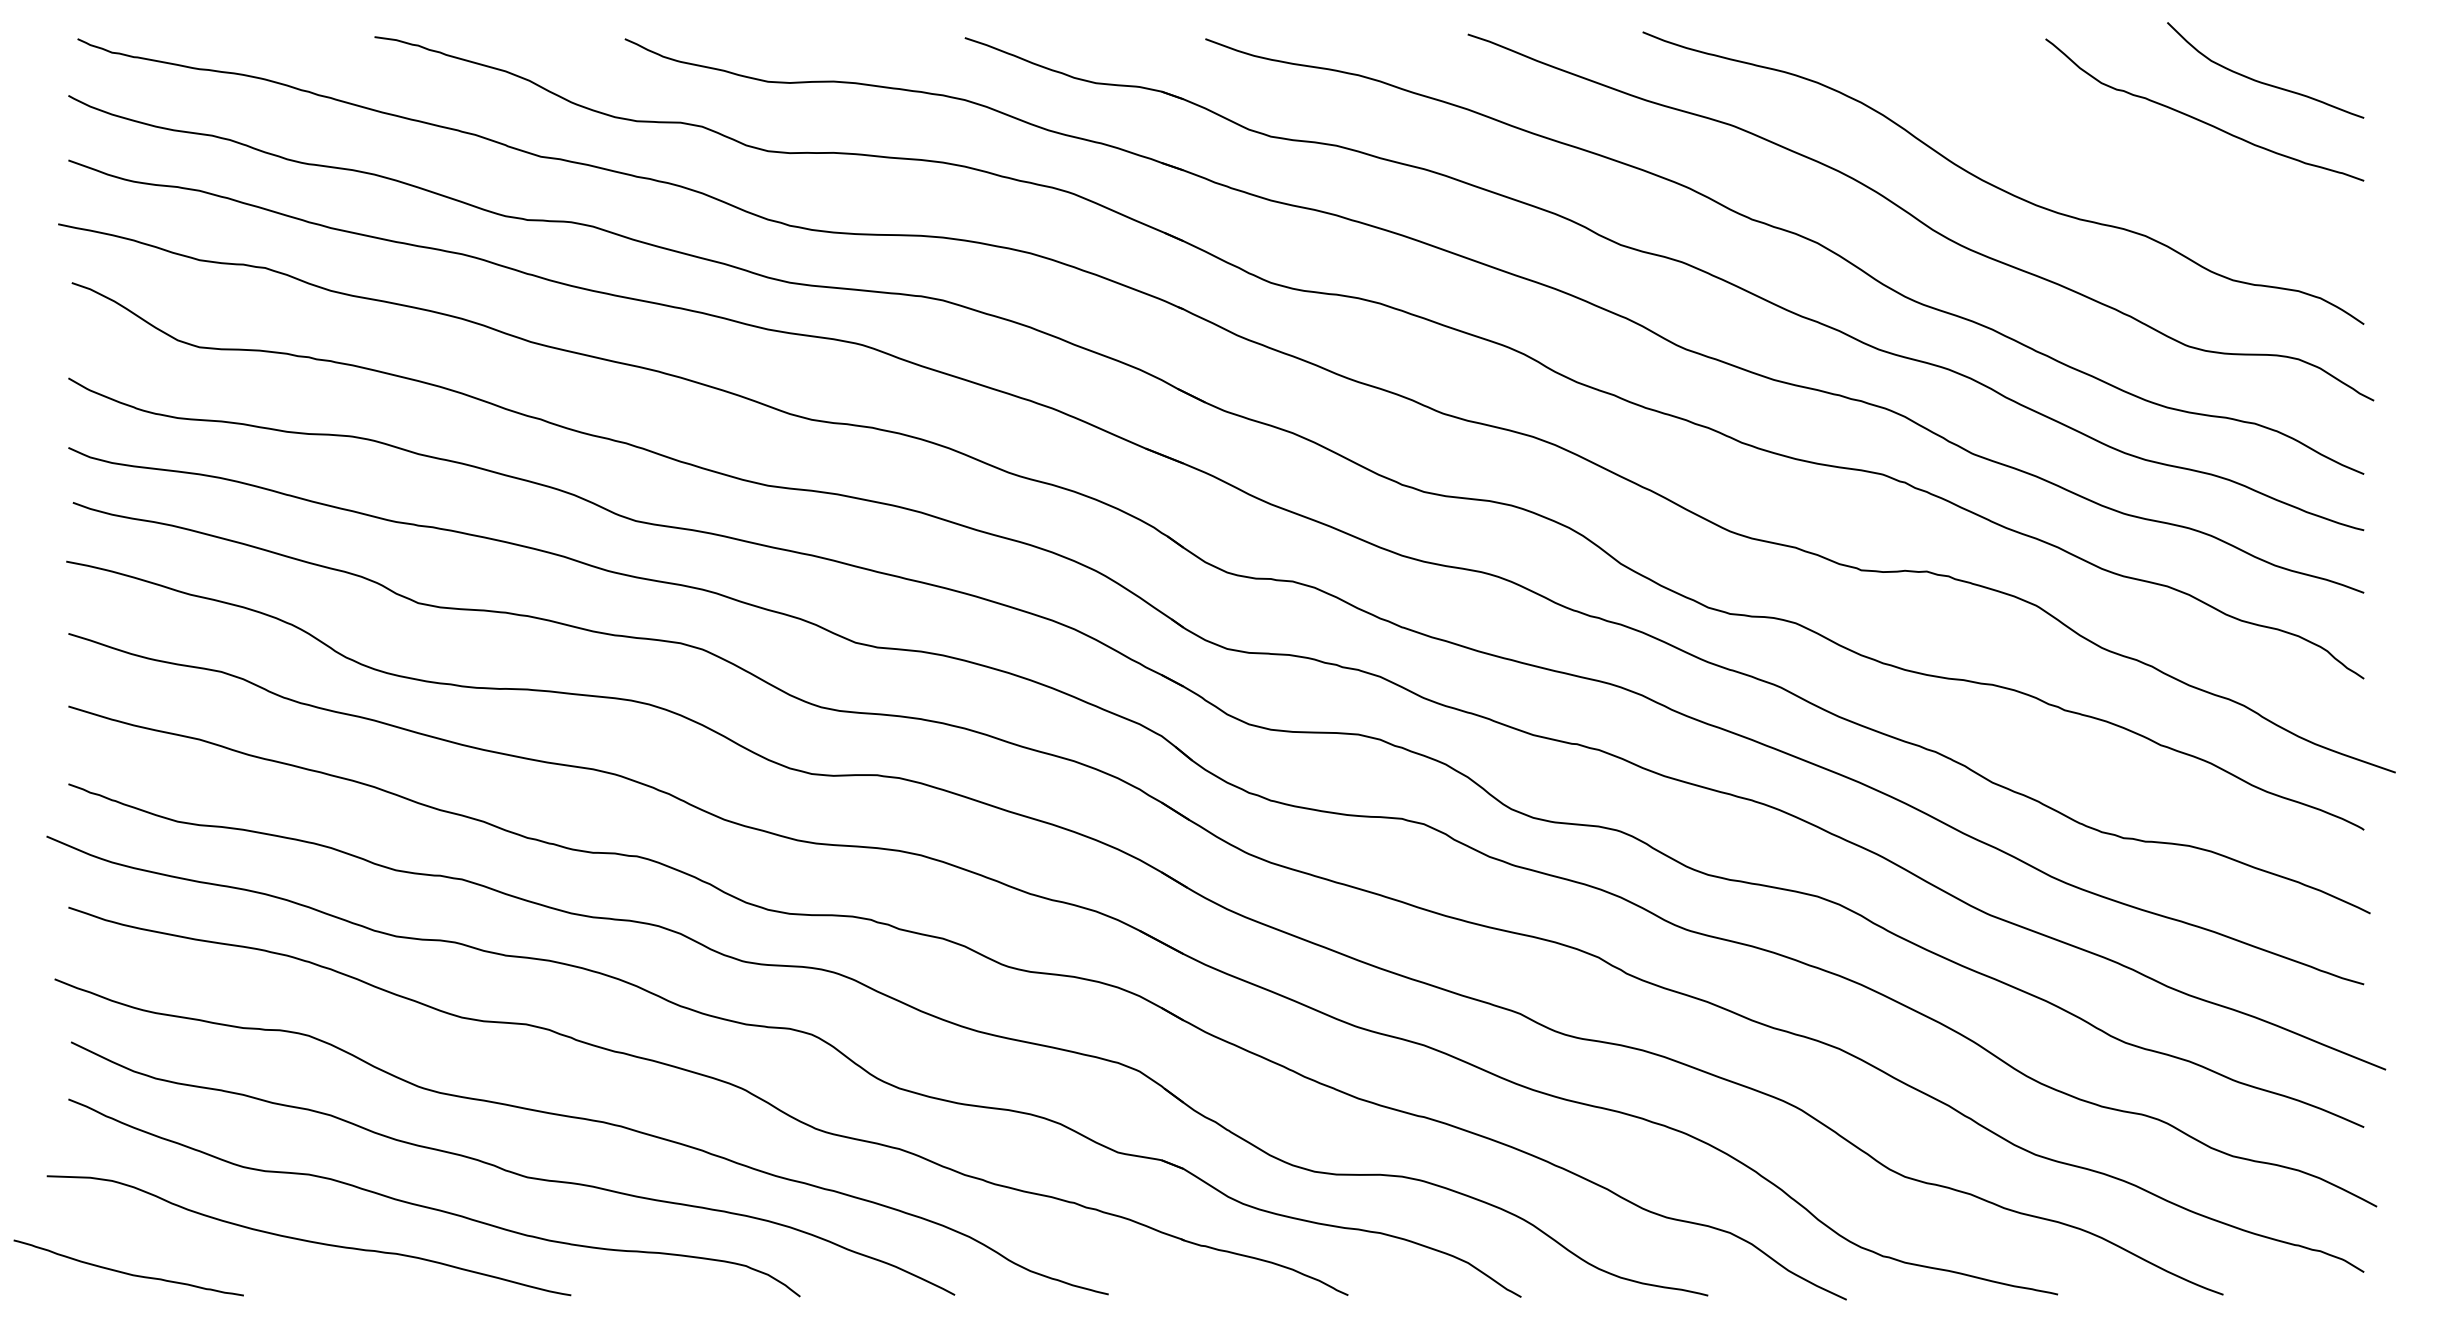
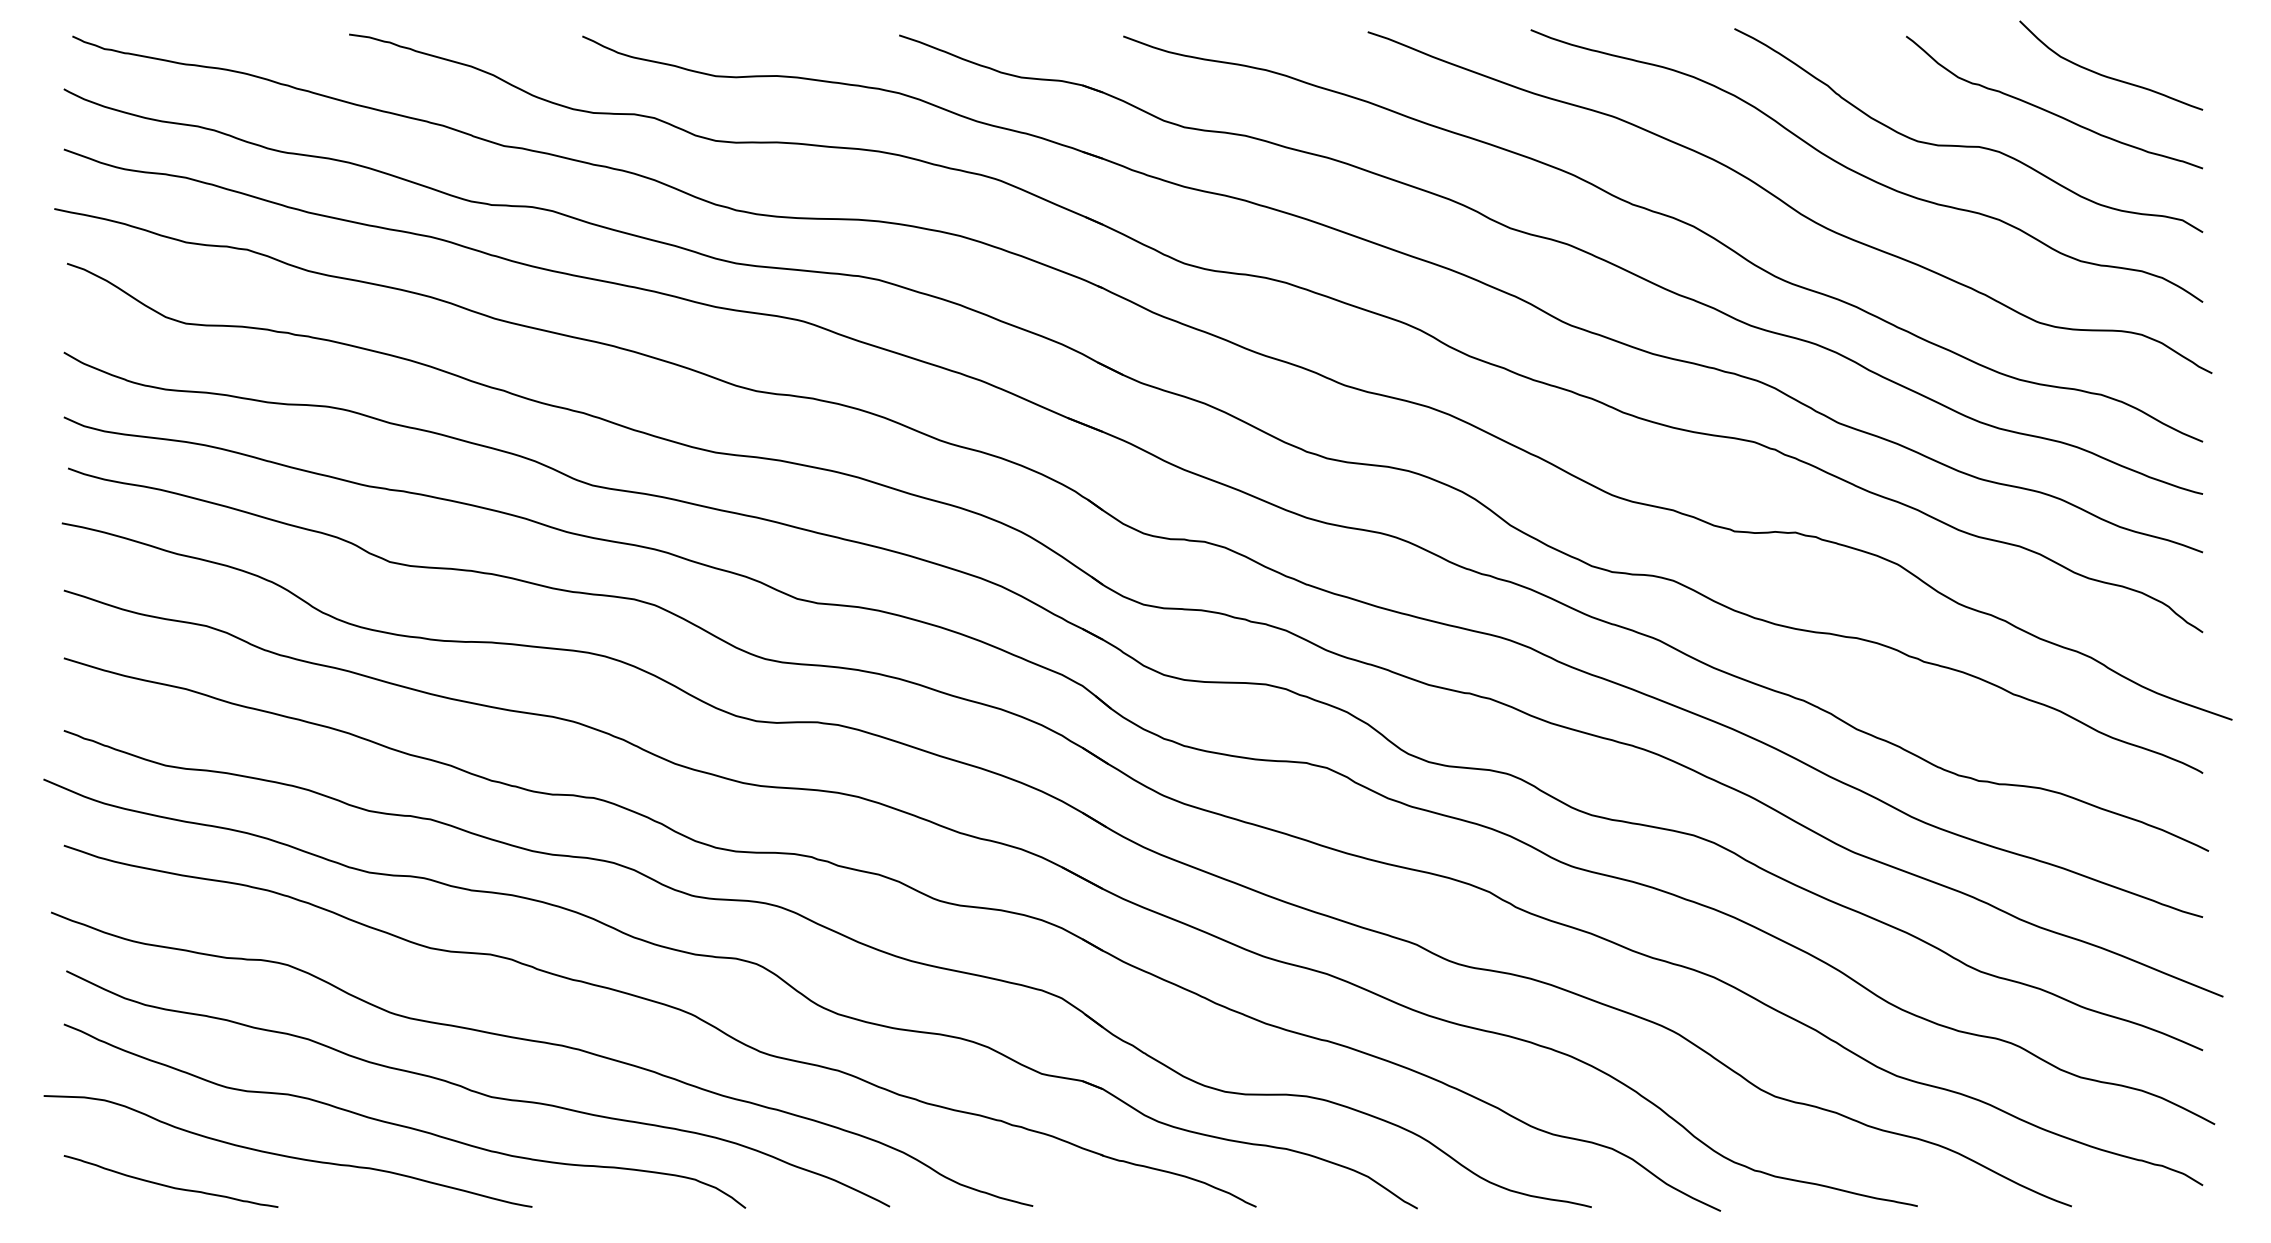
curve: (2112, 156) -> (1968, 145), added
curve: (127, 1272) -> (169, 1185), moved

